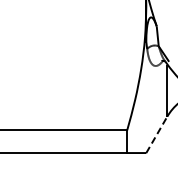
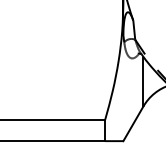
line: (157, 134) -> (134, 123), dashed -> solid

